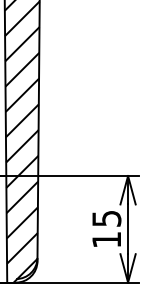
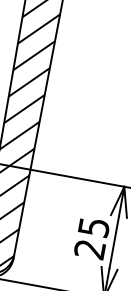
text: (106, 239) -> (89, 248), 15 -> 25

